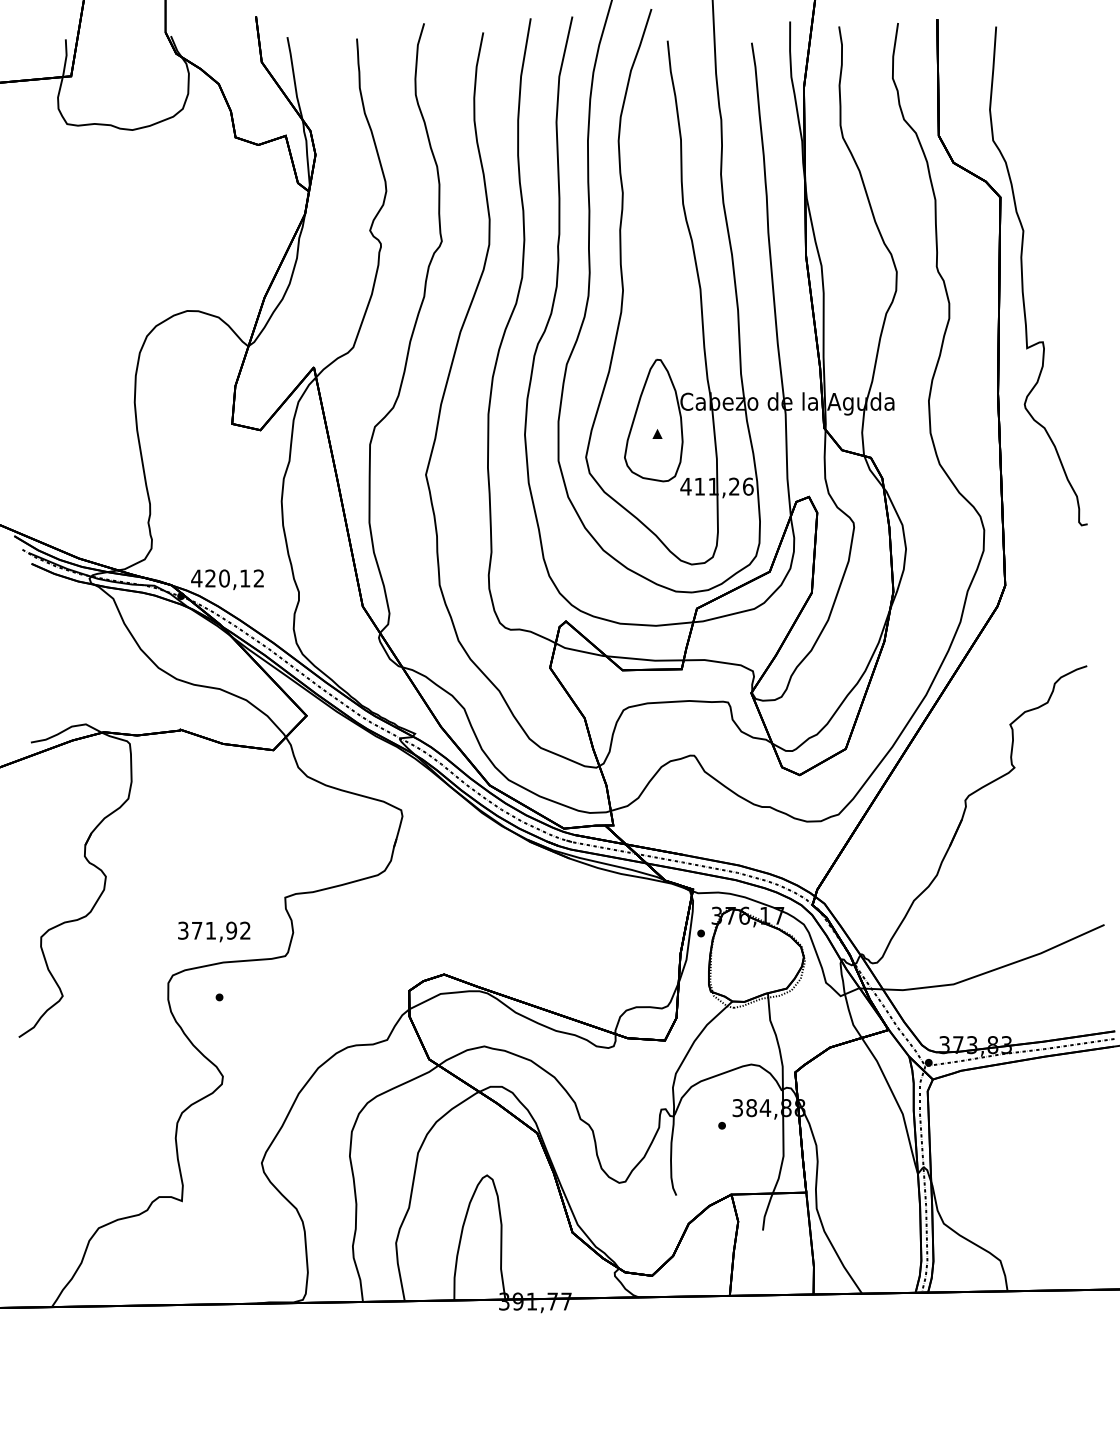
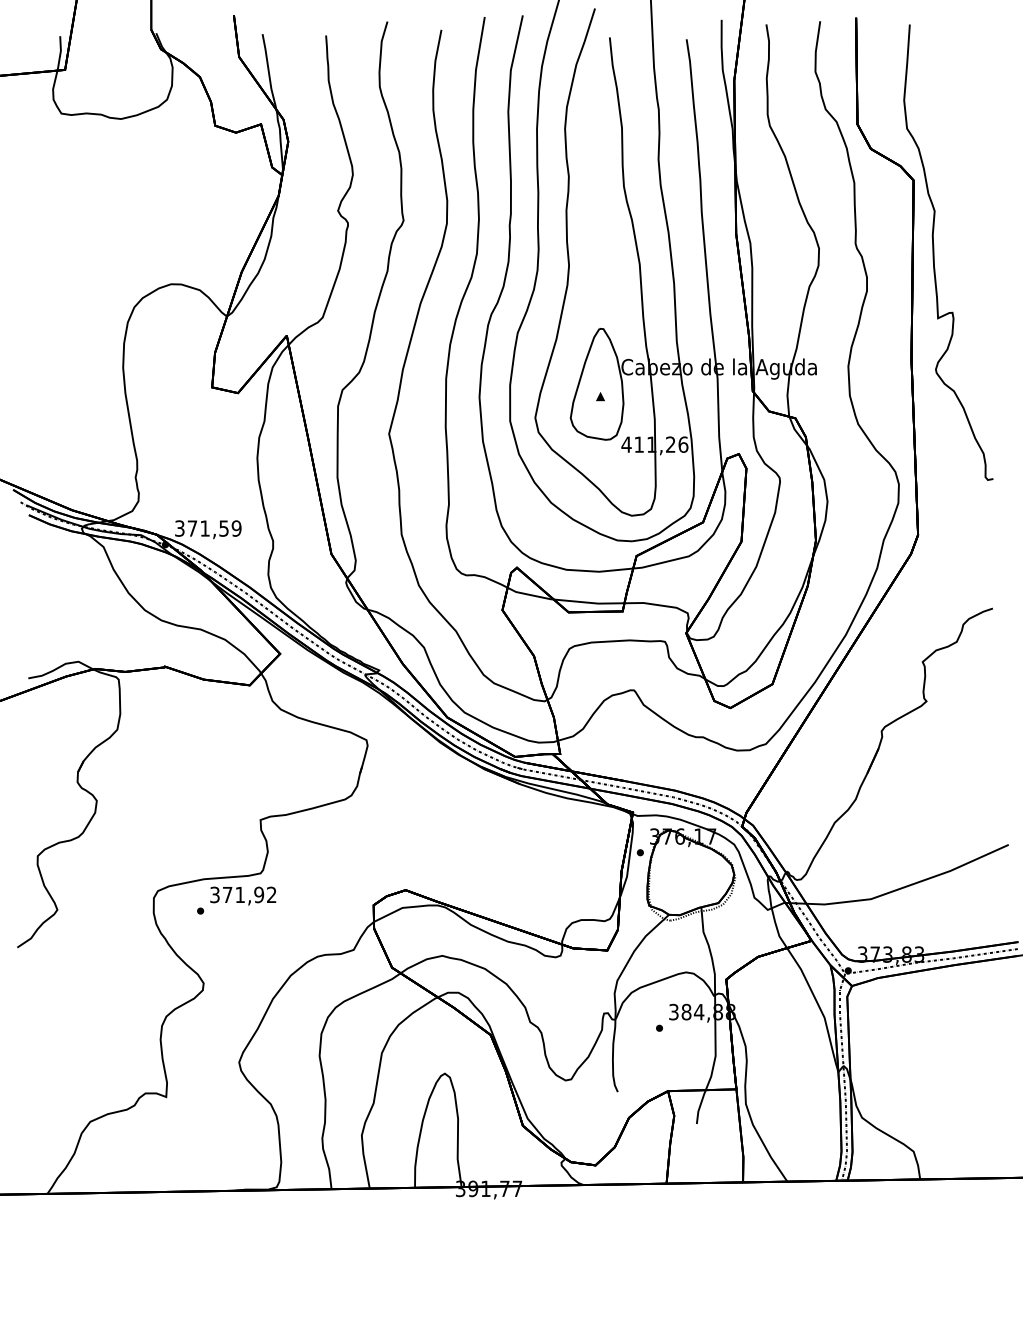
text: (227, 578) -> (207, 528), 420,12 -> 371,59
text: (214, 931) -> (243, 895), moved

